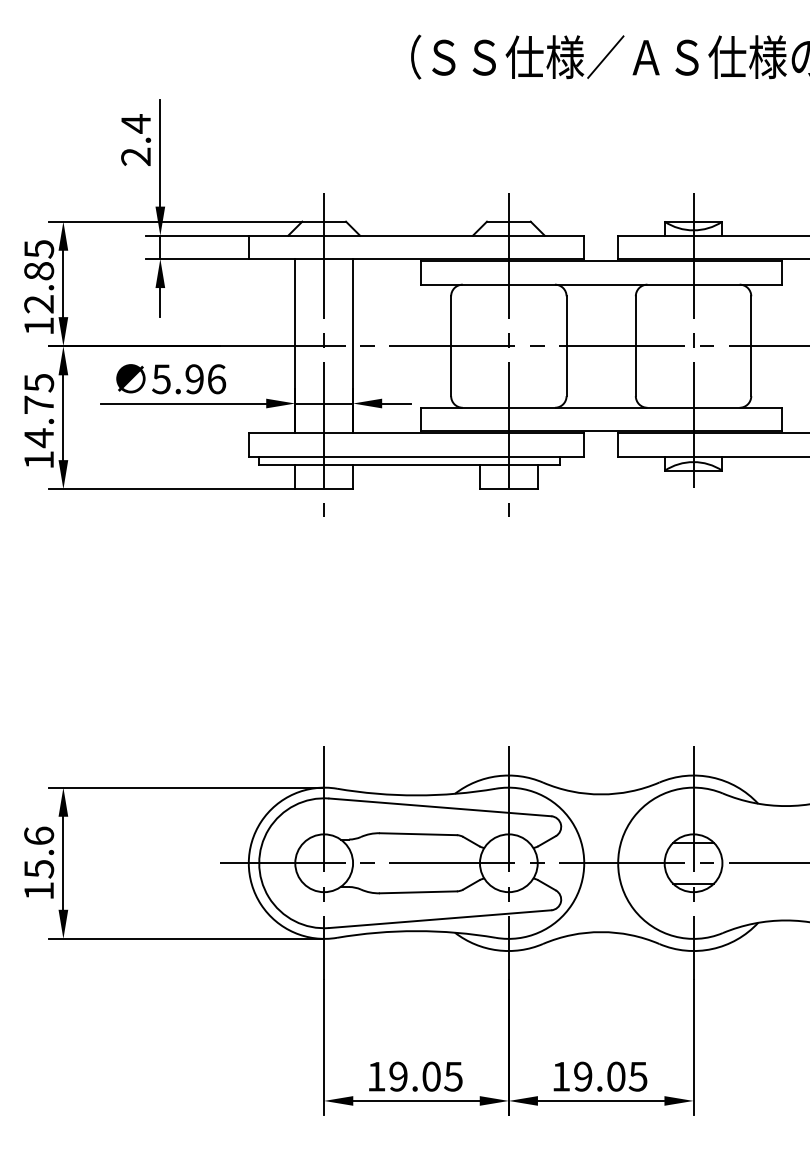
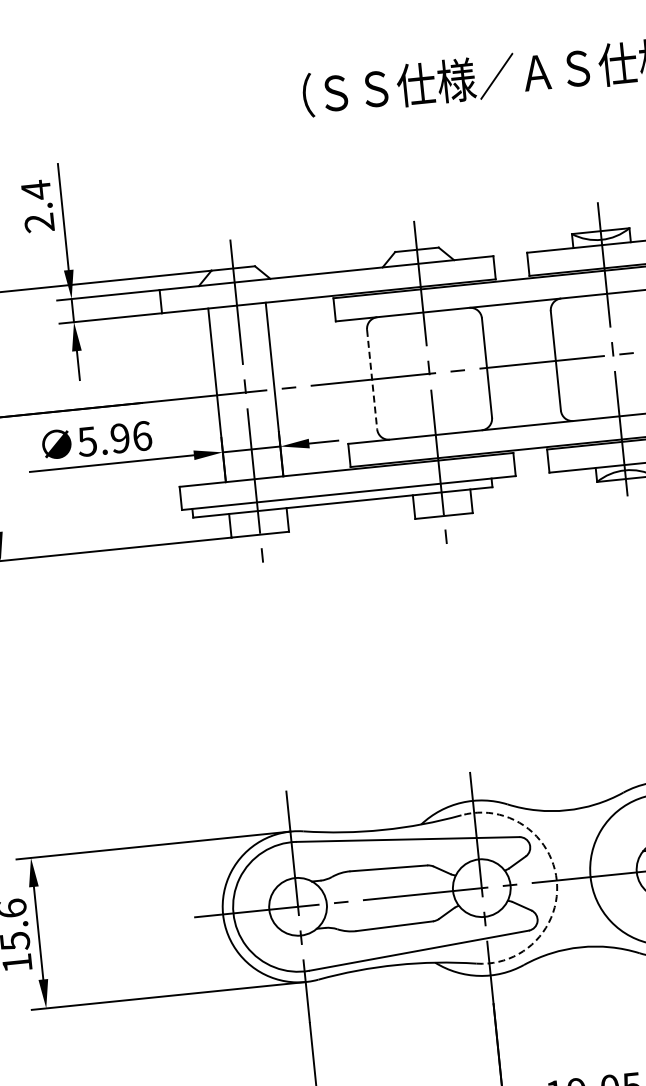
line: (451, 346) -> (372, 379), solid -> dashed
arc: (584, 863) -> (557, 880), solid -> dashed

